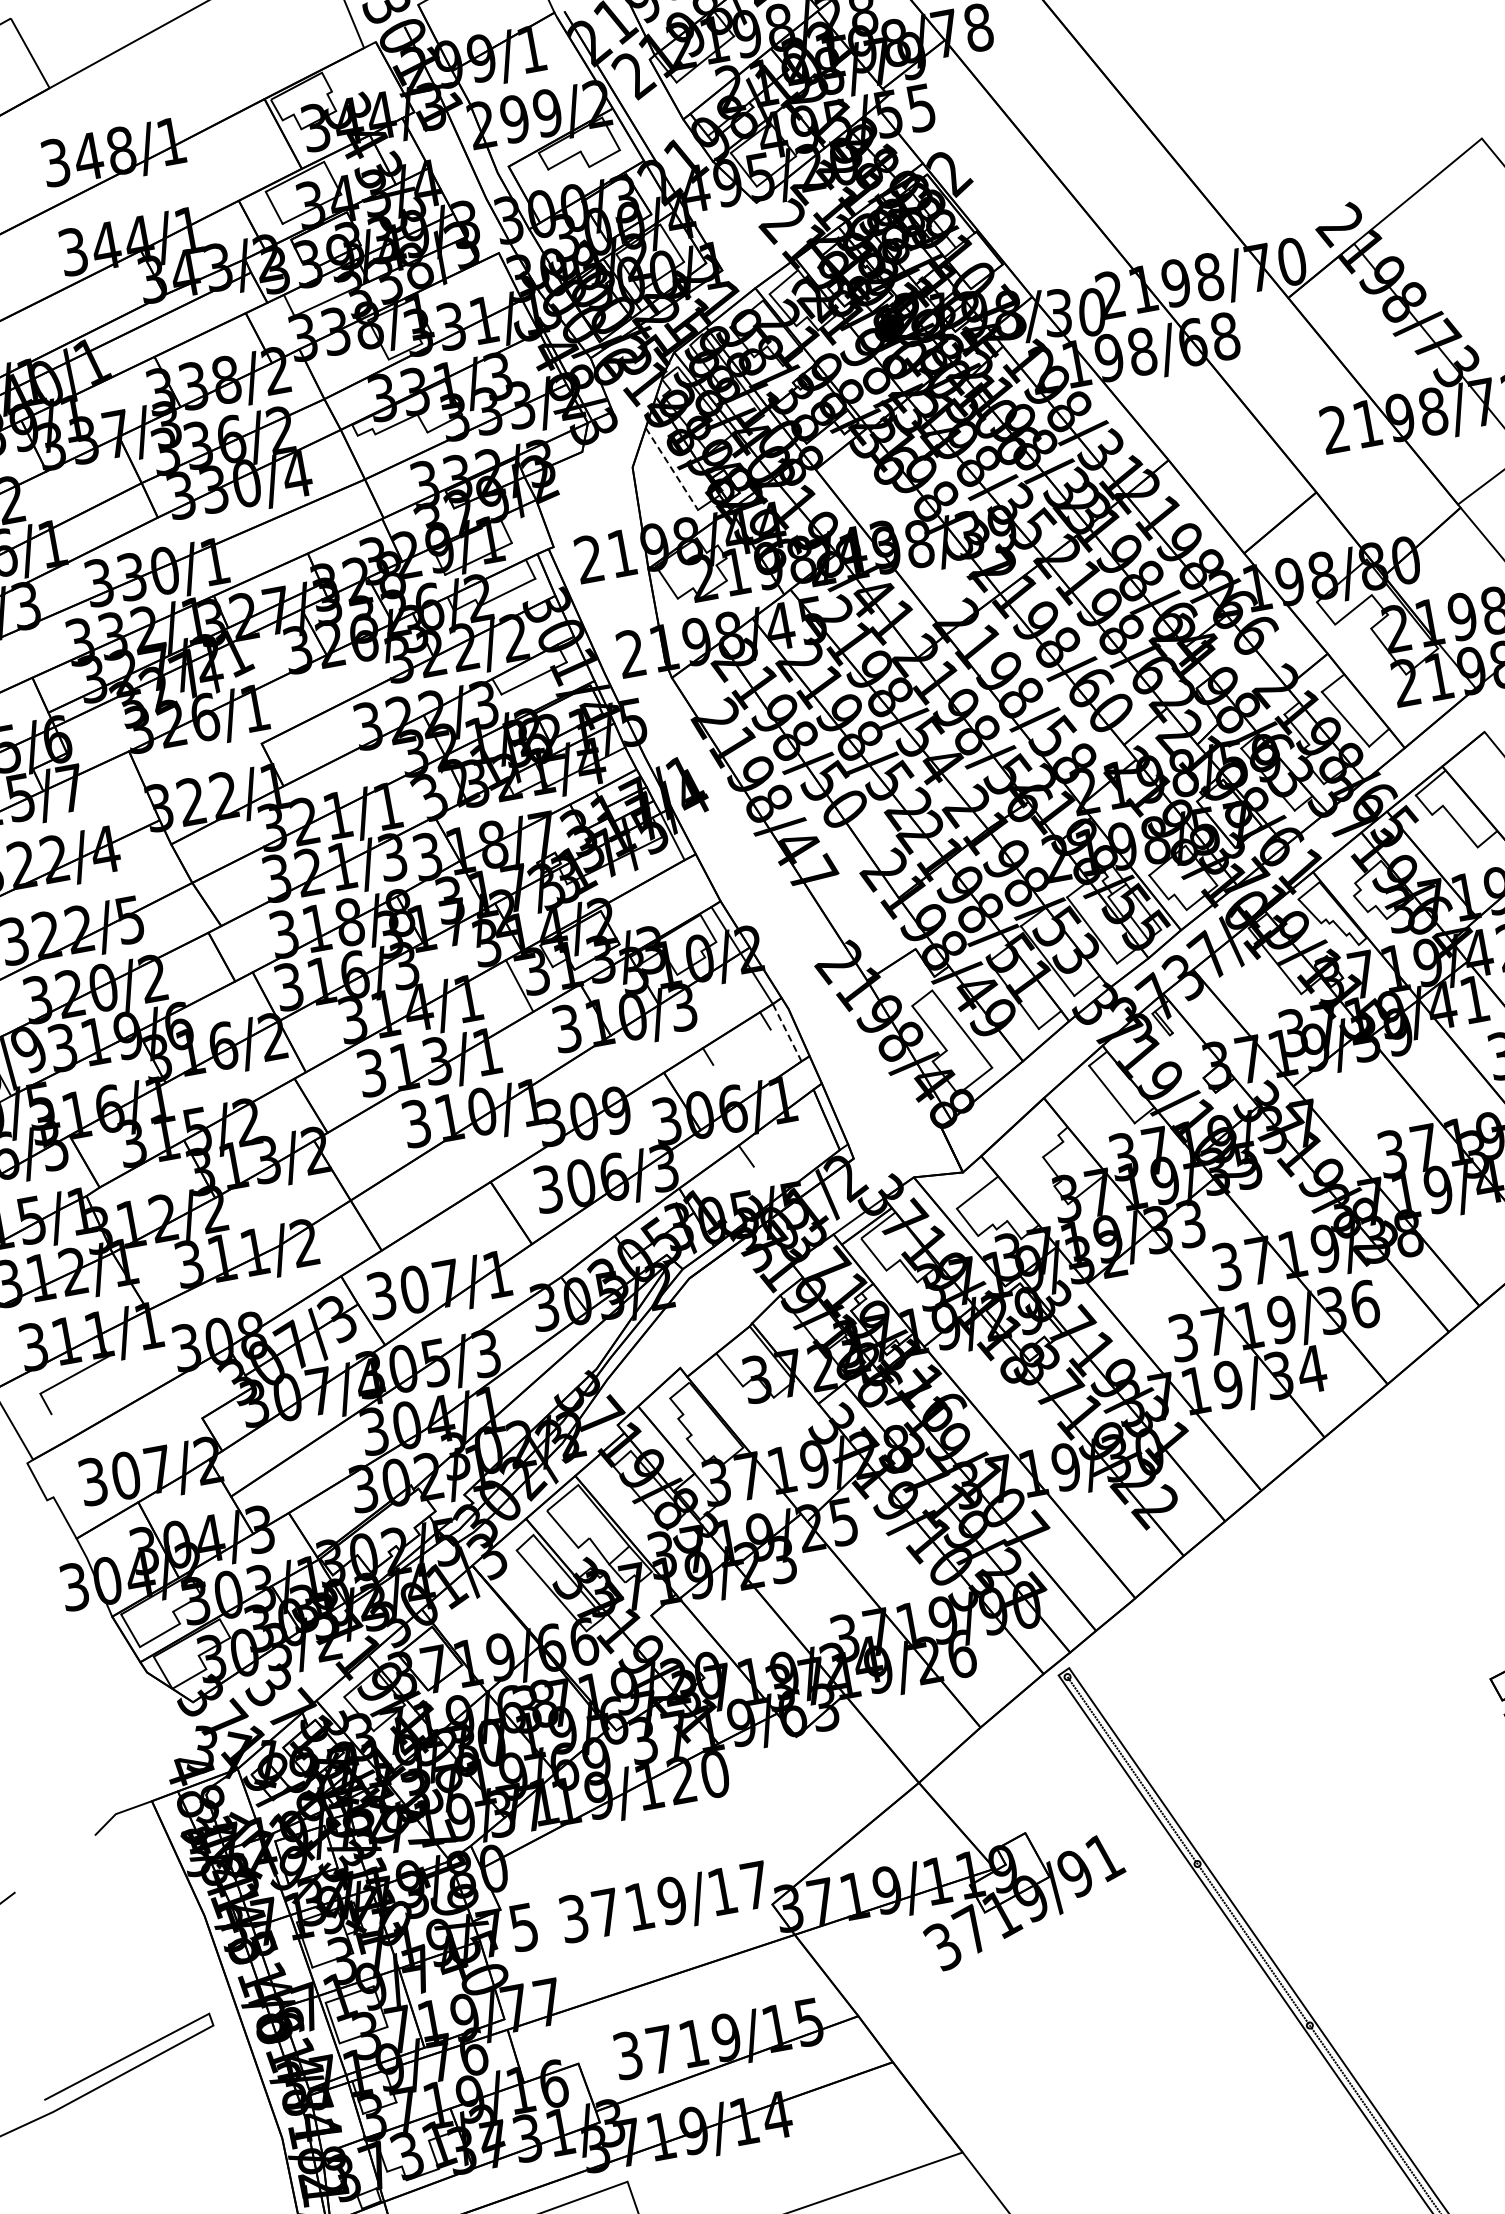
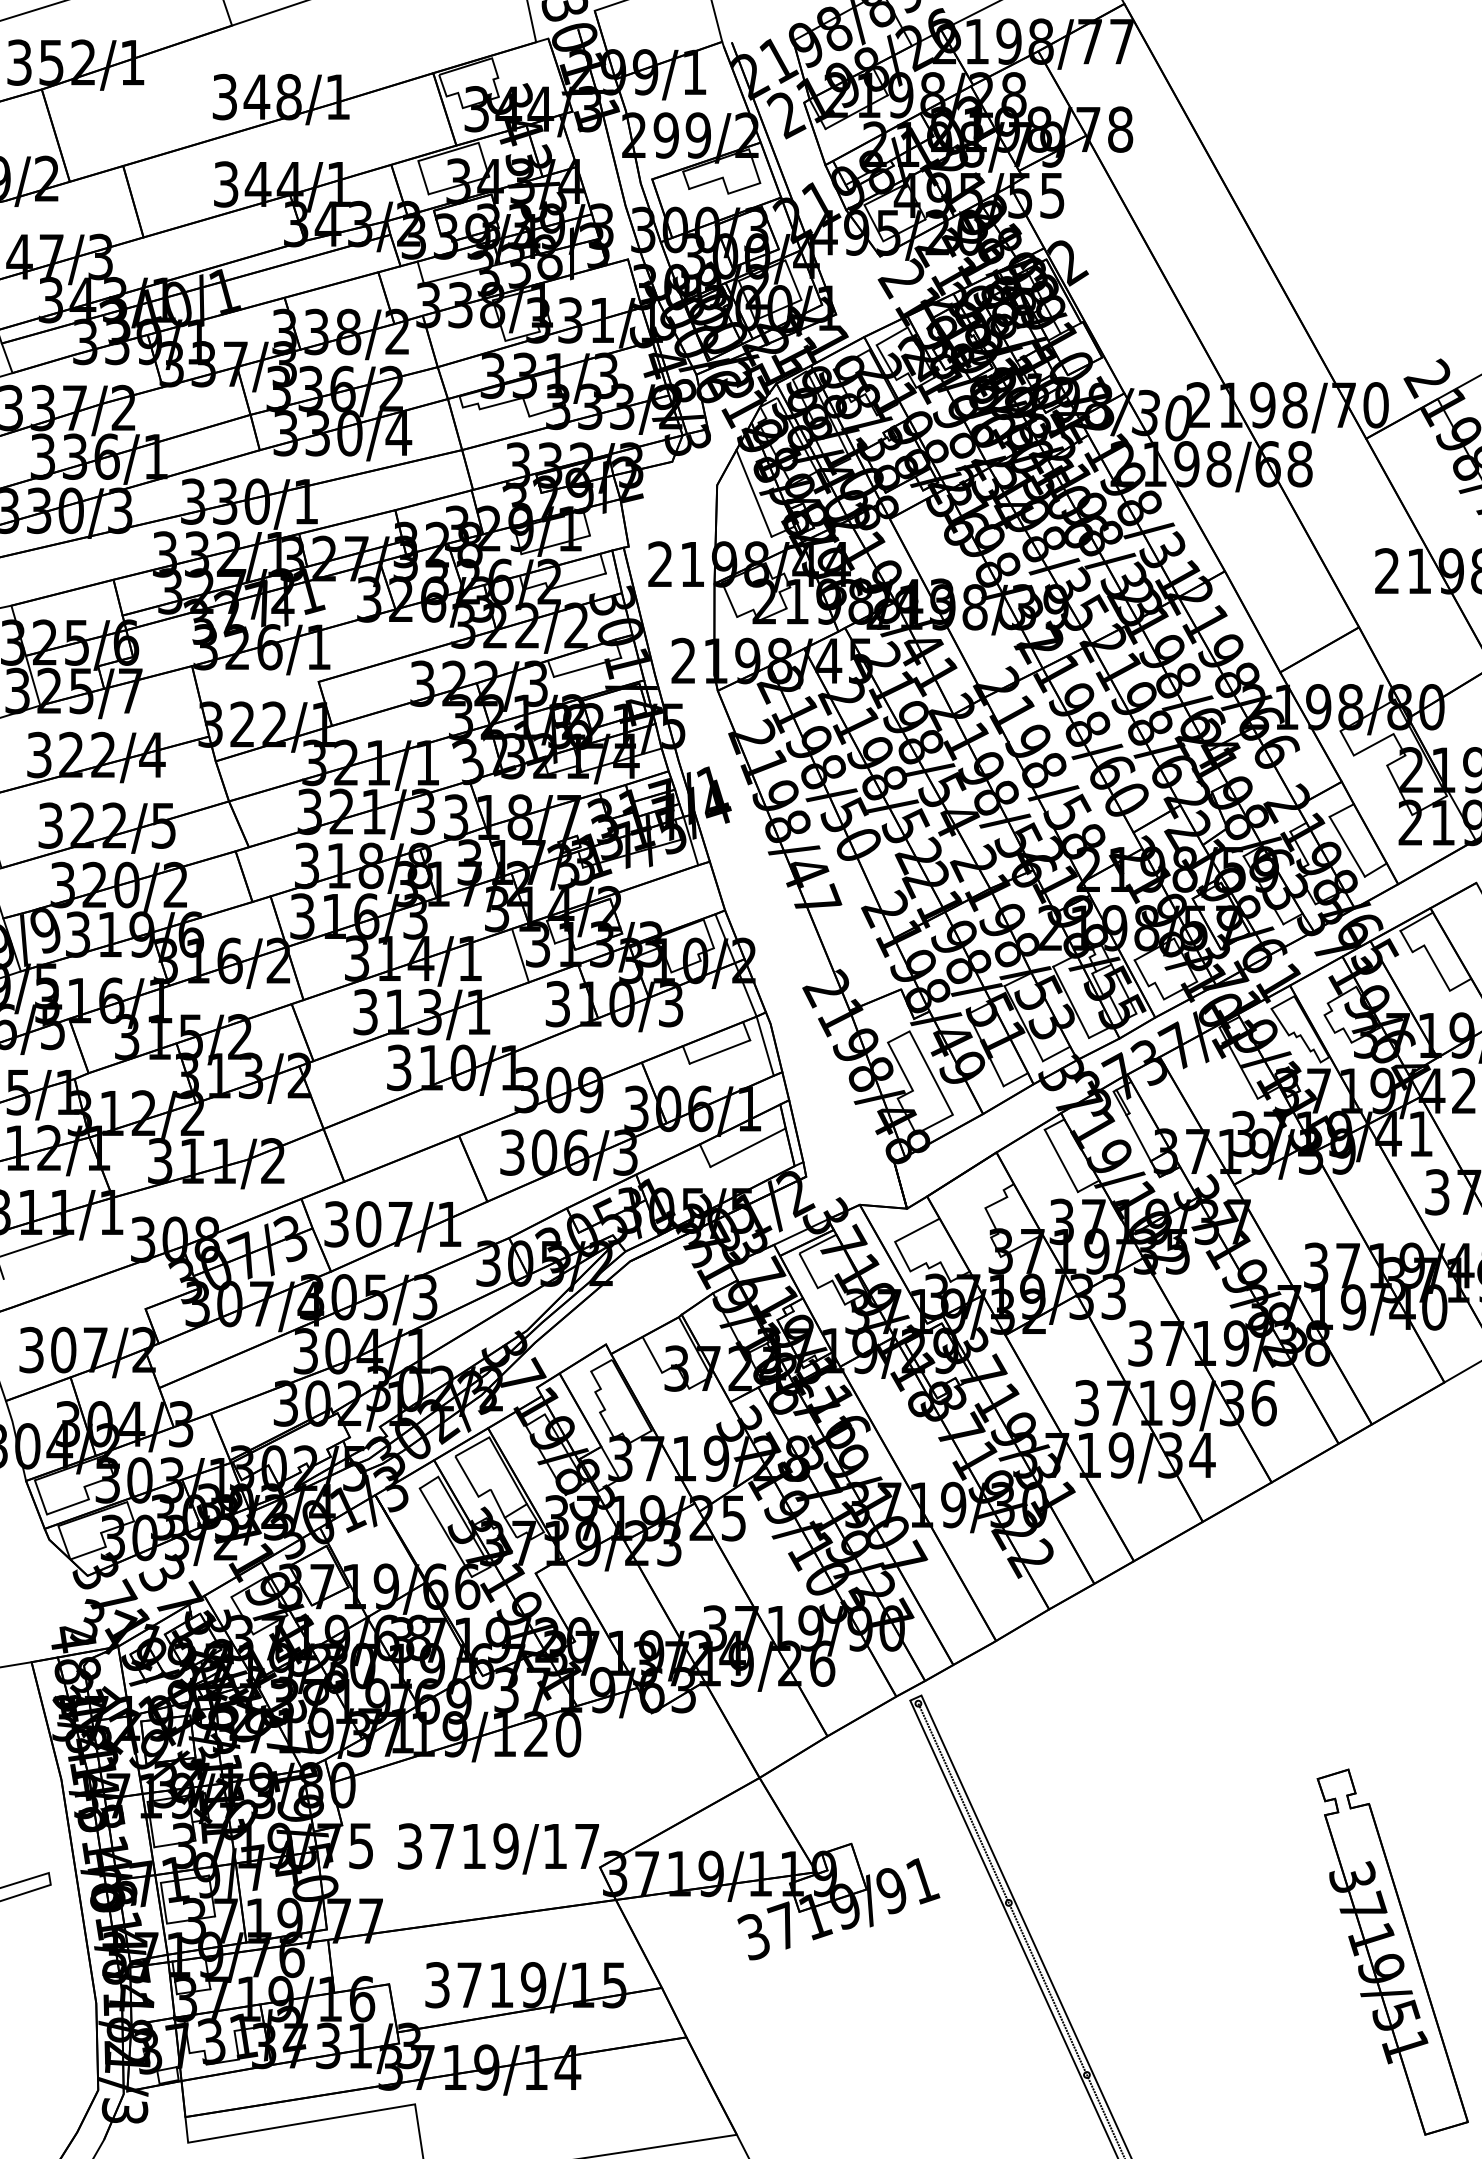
line: (672, 468) -> (754, 493), dashed -> solid
line: (787, 1033) -> (765, 1046), dashed -> solid
line: (741, 1046) -> (719, 1051), added
line: (1186, 1057) -> (1138, 1138), added
line: (788, 1139) -> (747, 1147), added

